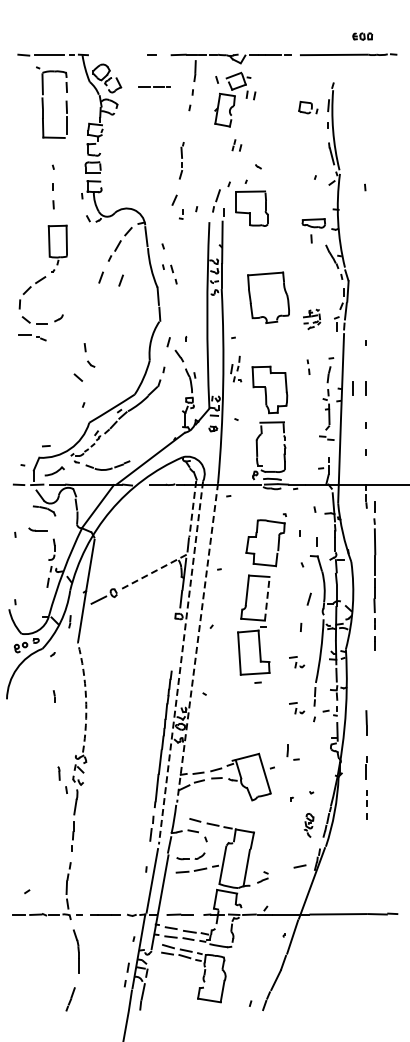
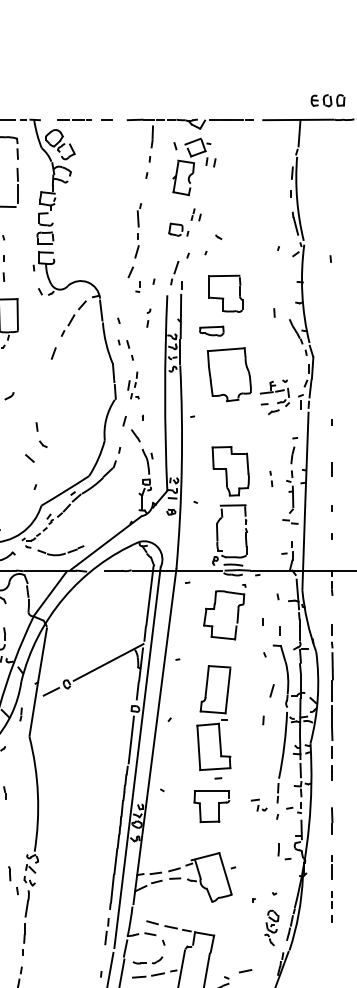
part: (362, 36) -> (327, 100), size x1.67
line: (335, 67) -> (299, 133), added
line: (154, 86) -> (74, 119), moved
part: (308, 107) -> (178, 229), moved
part: (181, 160) -> (138, 230), size x1.43
part: (251, 208) -> (225, 293), moved
part: (313, 223) -> (211, 331), moved
part: (191, 243) -> (148, 317), added
line: (120, 280) -> (74, 356), removed
part: (311, 319) -> (274, 397), size x1.67
part: (308, 366) -> (271, 478), moved
part: (236, 368) -> (133, 384), moved
line: (352, 388) -> (317, 469), removed
line: (192, 509) -> (149, 596), dashed -> solid
part: (257, 535) -> (215, 607), moved
line: (153, 572) -> (108, 662), dashed -> solid
part: (374, 575) -> (332, 701), moved
line: (267, 599) -> (228, 691), dashed -> solid
line: (197, 642) -> (154, 736), dashed -> solid
line: (174, 645) -> (130, 739), added
line: (181, 662) -> (138, 757), dashed -> solid
part: (297, 662) -> (259, 757), removed
arc: (86, 697) -> (38, 793), dashed -> solid
part: (251, 709) -> (211, 806), added
part: (292, 752) -> (283, 851), moved
part: (308, 825) -> (271, 928), size x1.43
line: (299, 866) -> (245, 971), moved

